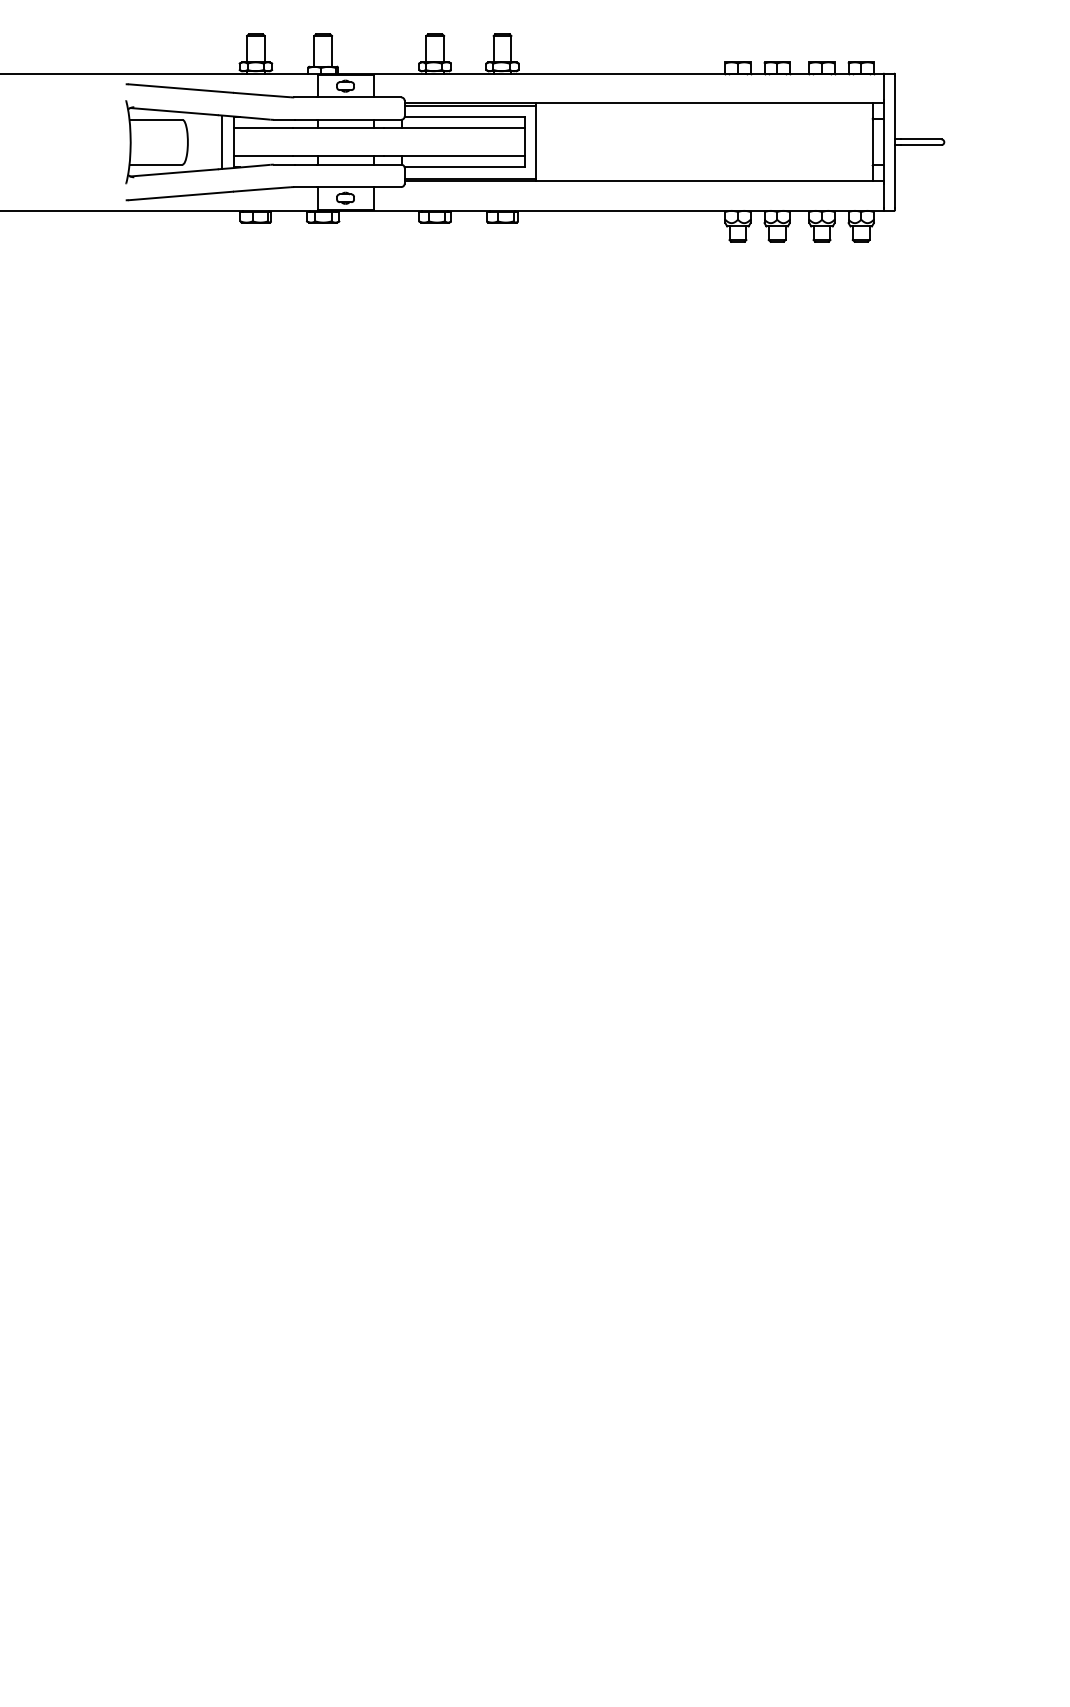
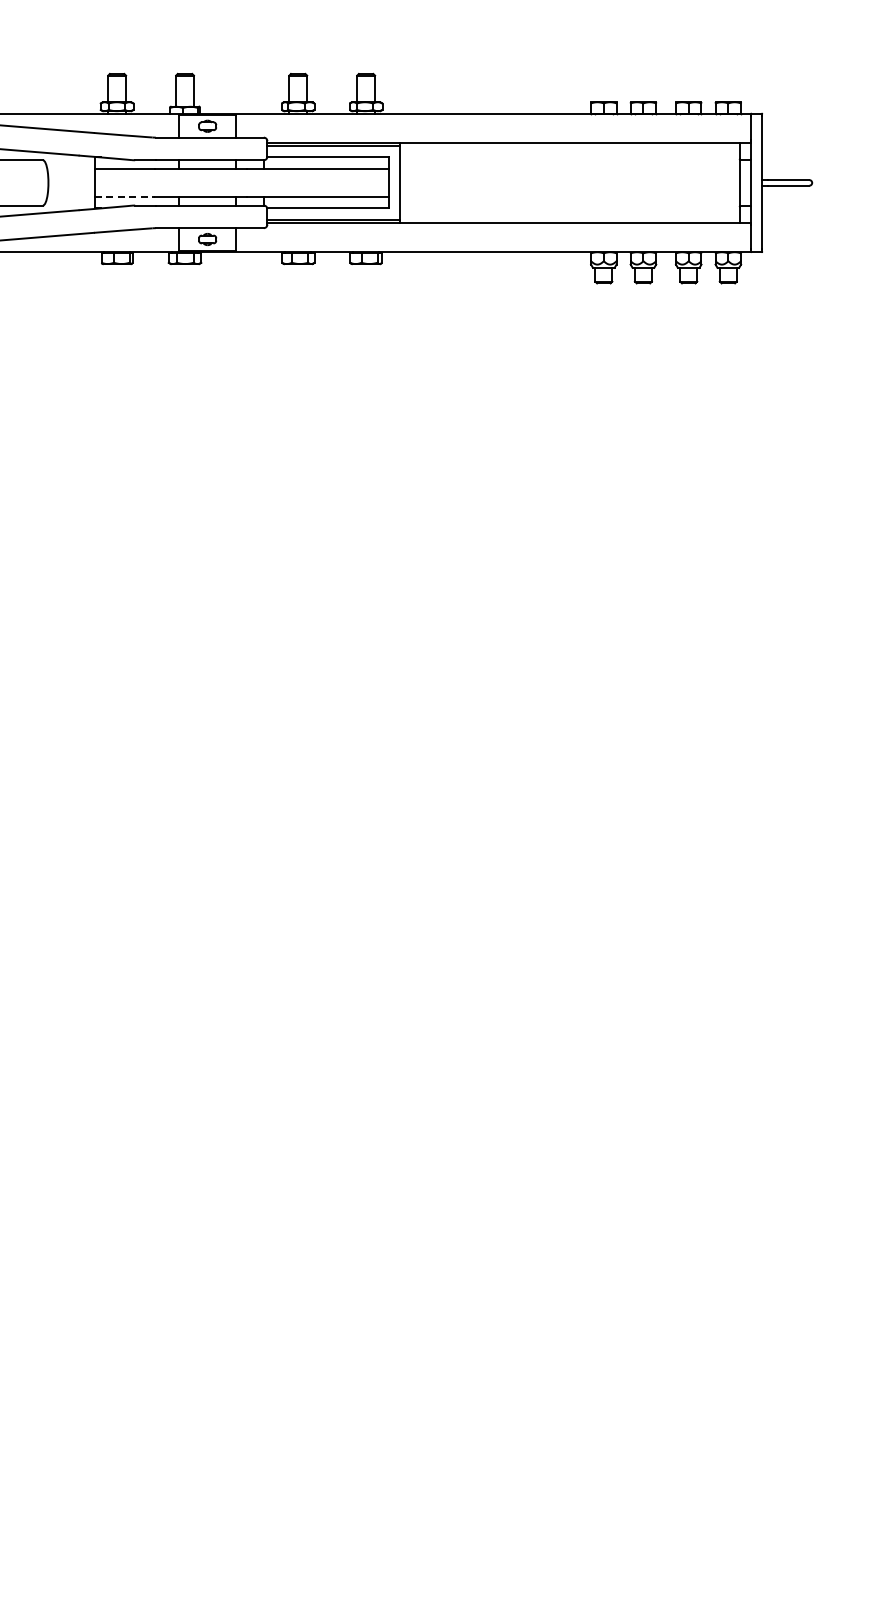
line: (222, 141) -> (83, 182), removed
line: (263, 156) -> (124, 197), solid -> dashed

